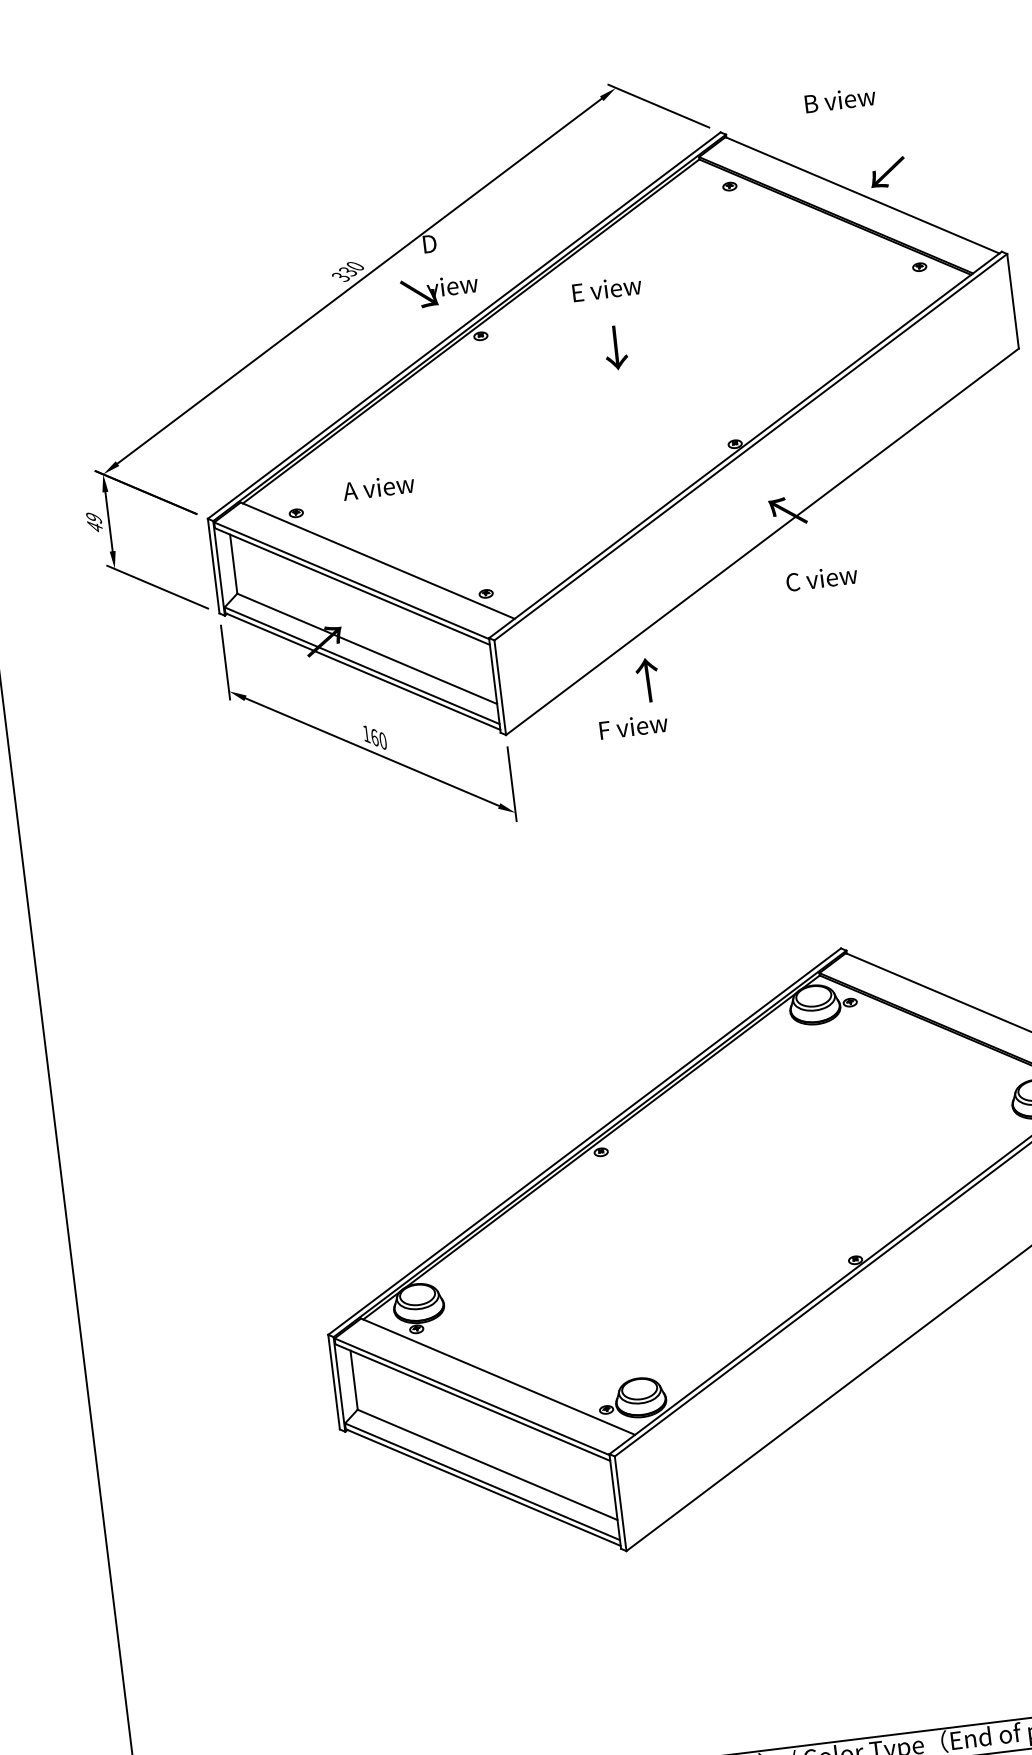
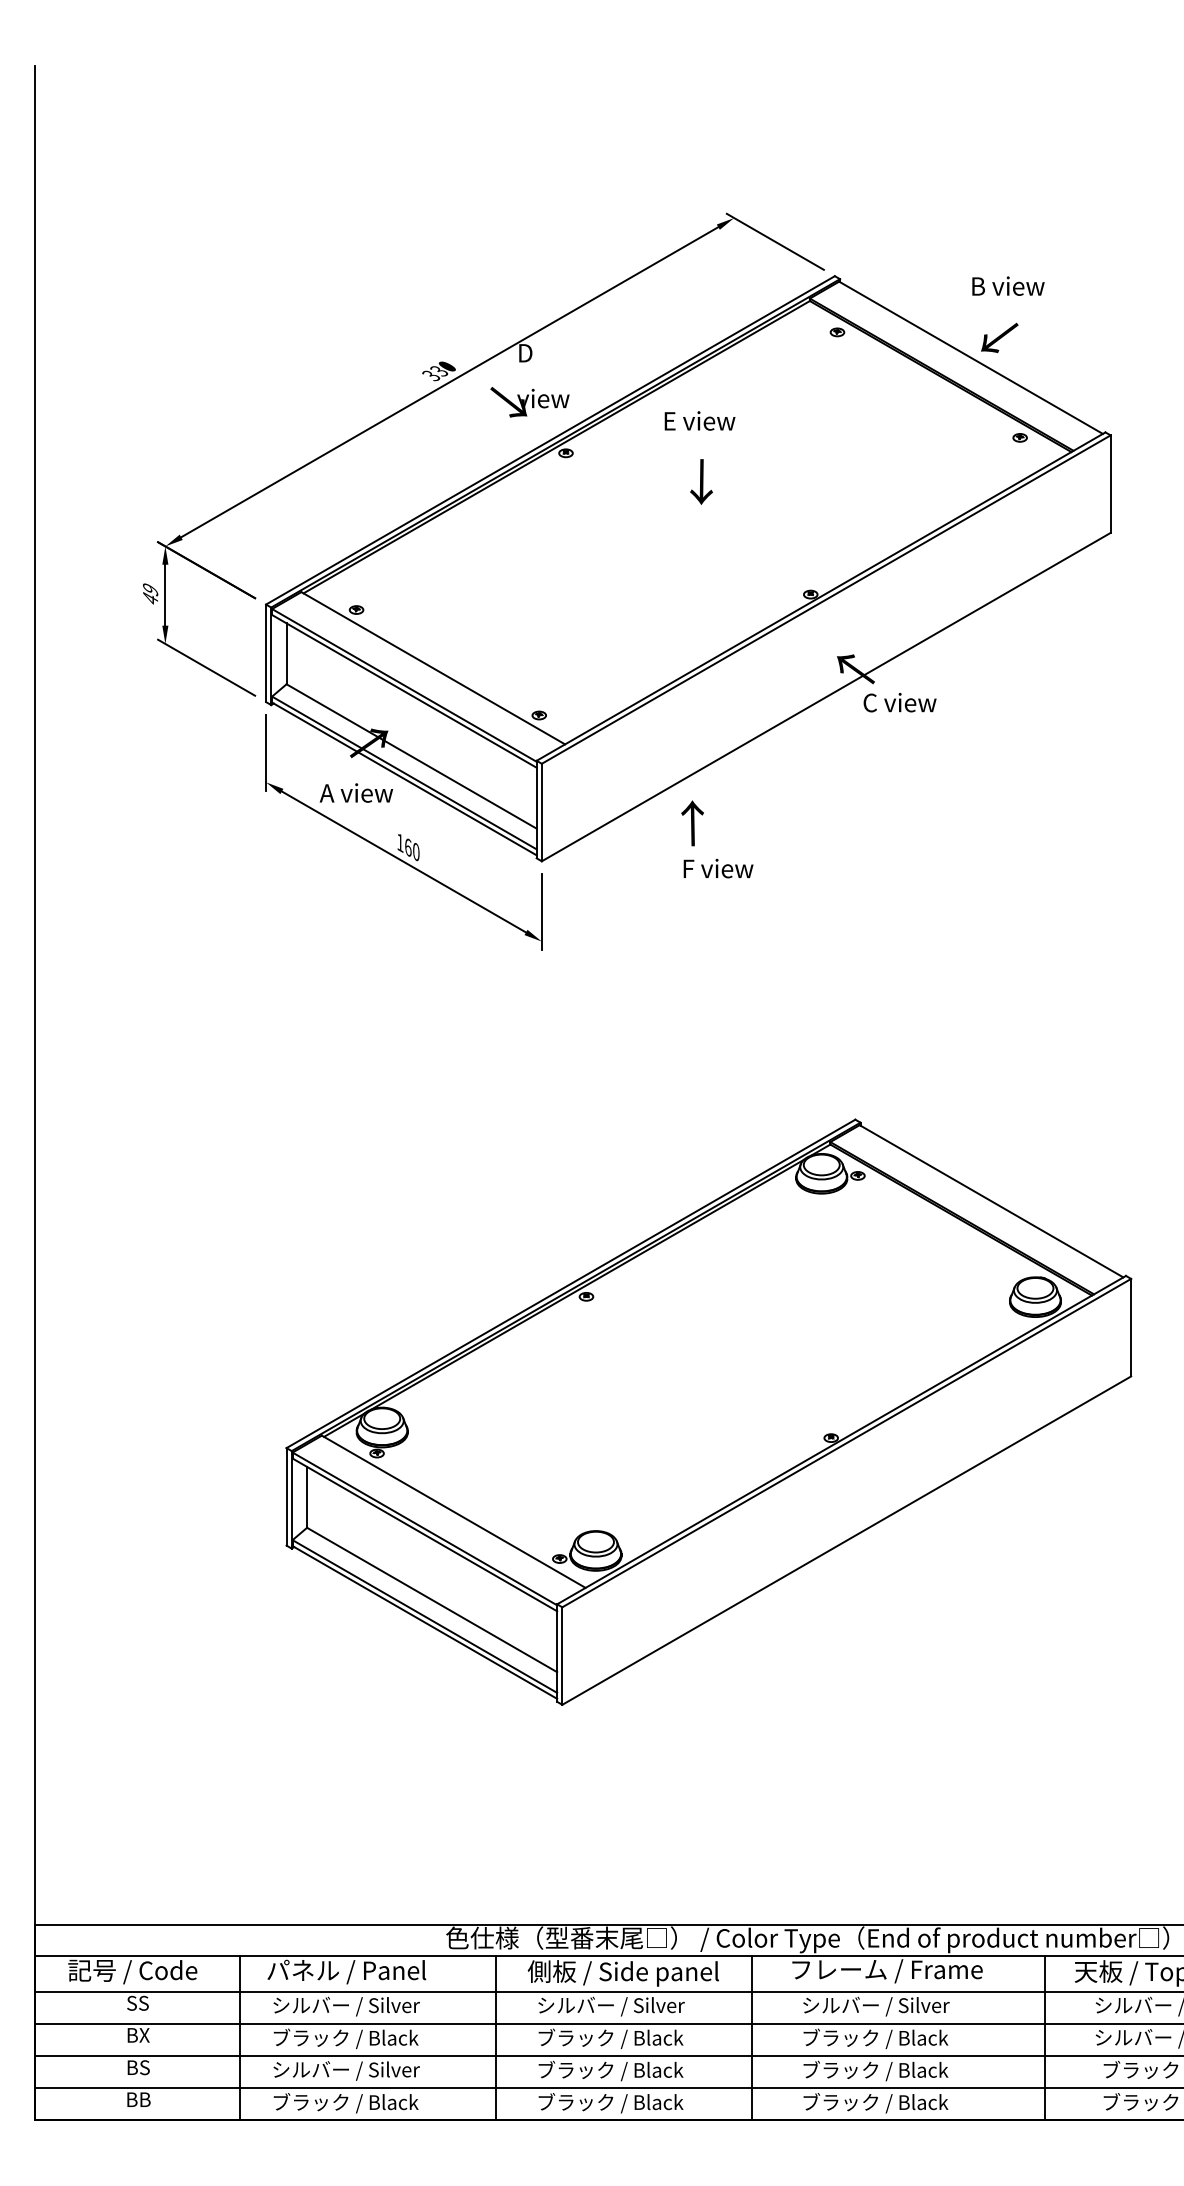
text: (840, 99) -> (1008, 285), moved
text: (378, 486) -> (356, 792), moved
text: (821, 578) -> (899, 702), moved
text: (633, 726) -> (718, 868), moved

